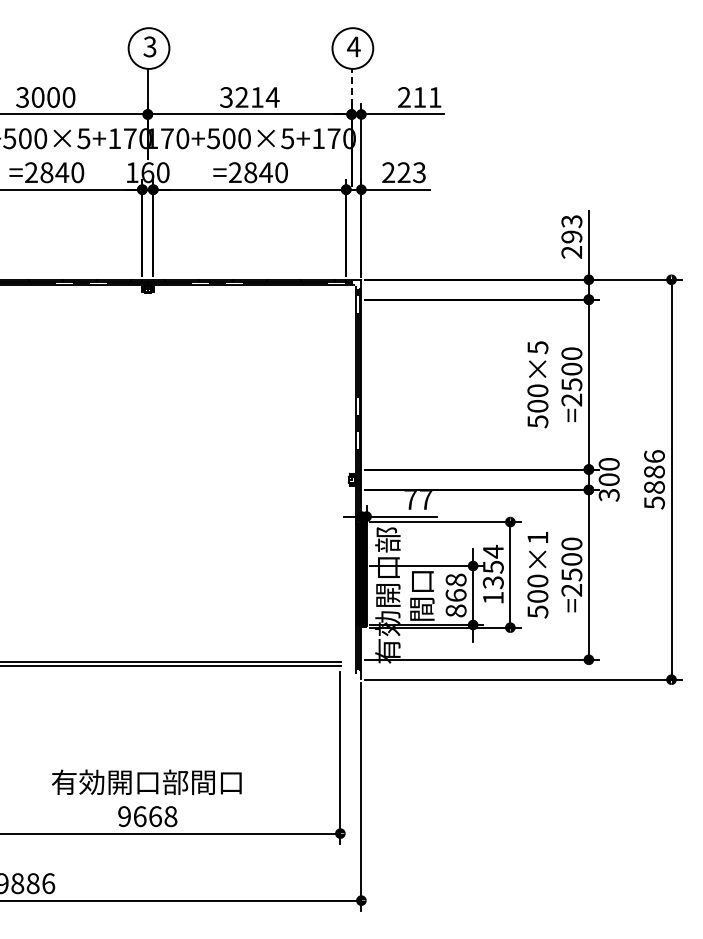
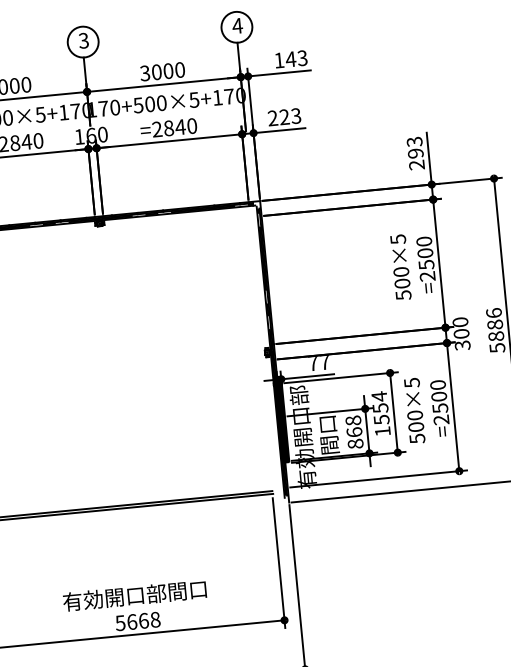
line: (351, 87) -> (238, 56), dashed -> solid
text: (257, 97) -> (168, 71), 3214 -> 3000
text: (419, 97) -> (290, 59), 211 -> 143
text: (537, 537) -> (411, 382), 500×1 -> 500×5
text: (492, 582) -> (381, 419), 1354 -> 1554
text: (124, 816) -> (120, 623), 9668 -> 5668

